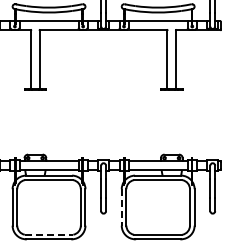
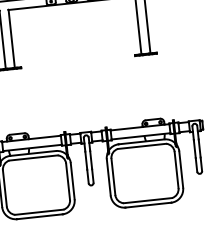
line: (121, 207) -> (108, 177), dashed -> solid
line: (49, 234) -> (39, 211), dashed -> solid

